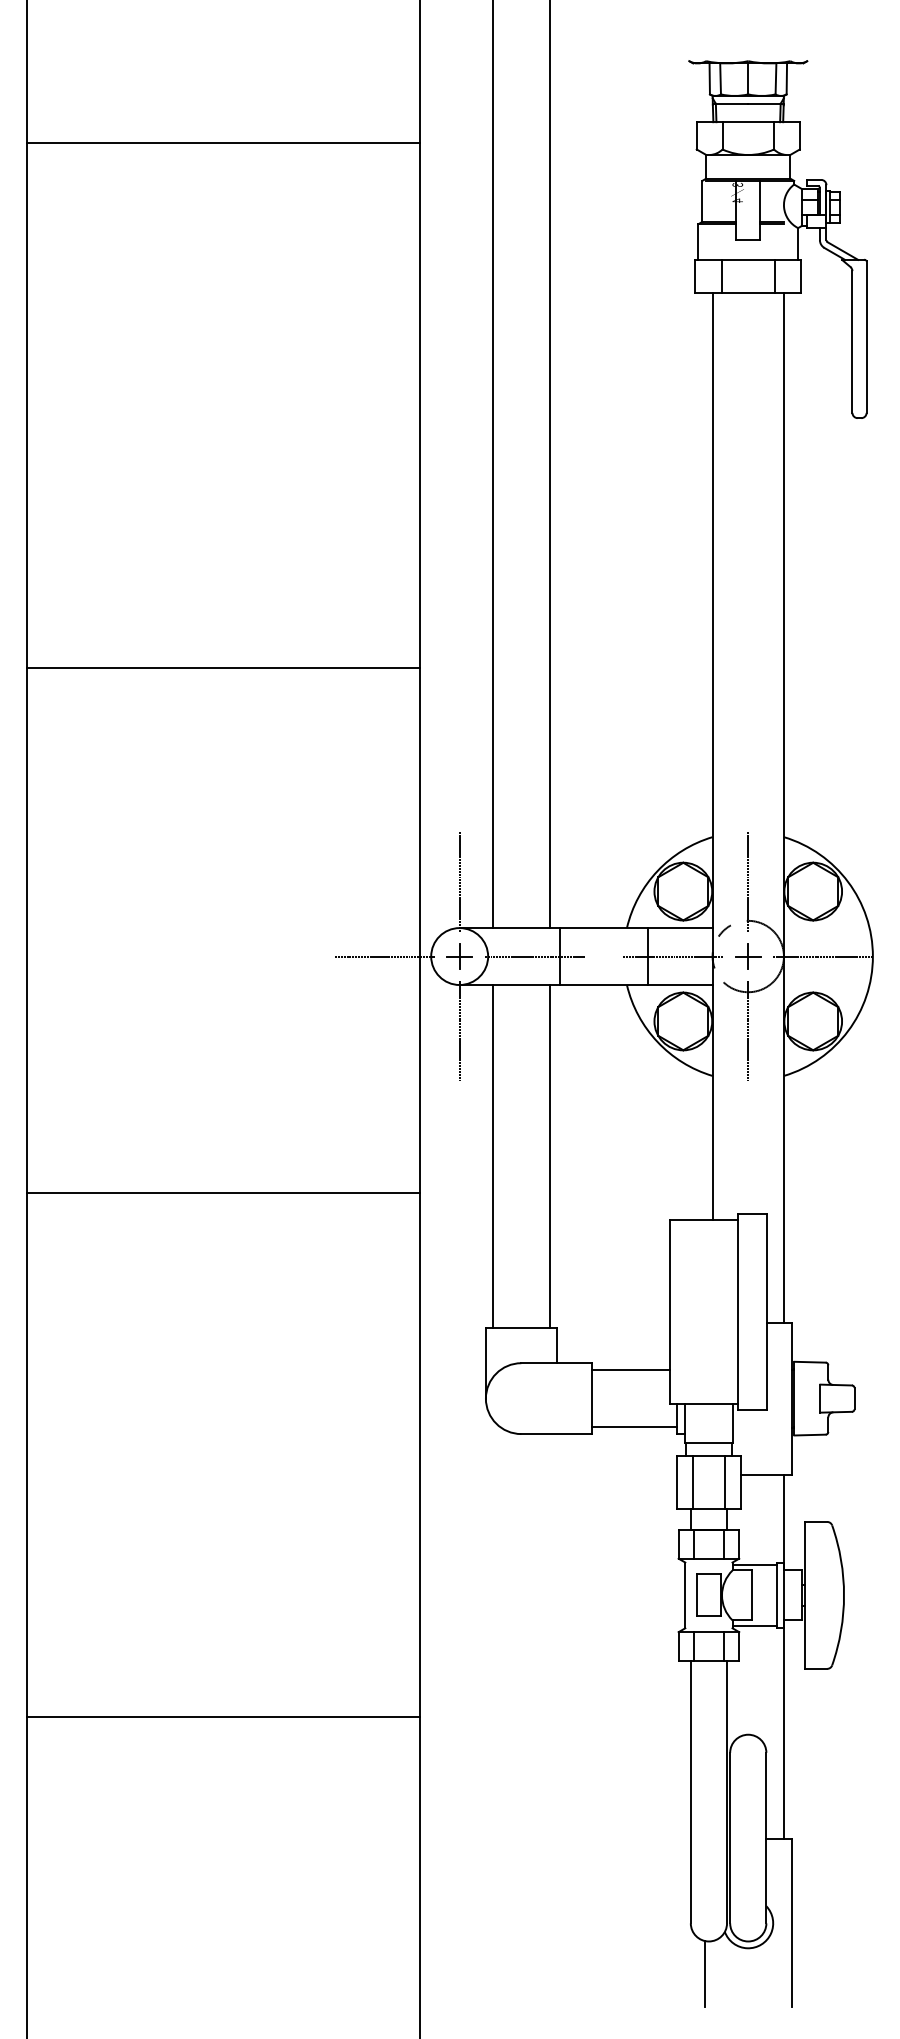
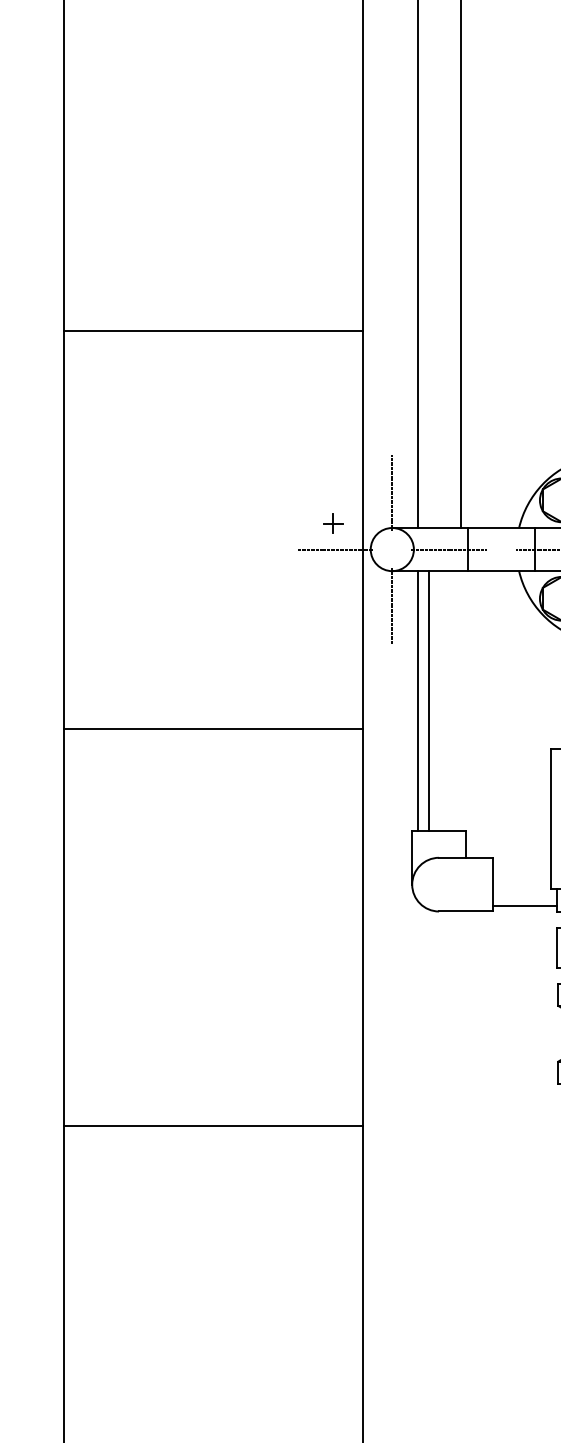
part: (459, 956) -> (333, 523), moved
line: (549, 1156) -> (428, 701), moved
line: (630, 1370) -> (521, 863), removed

